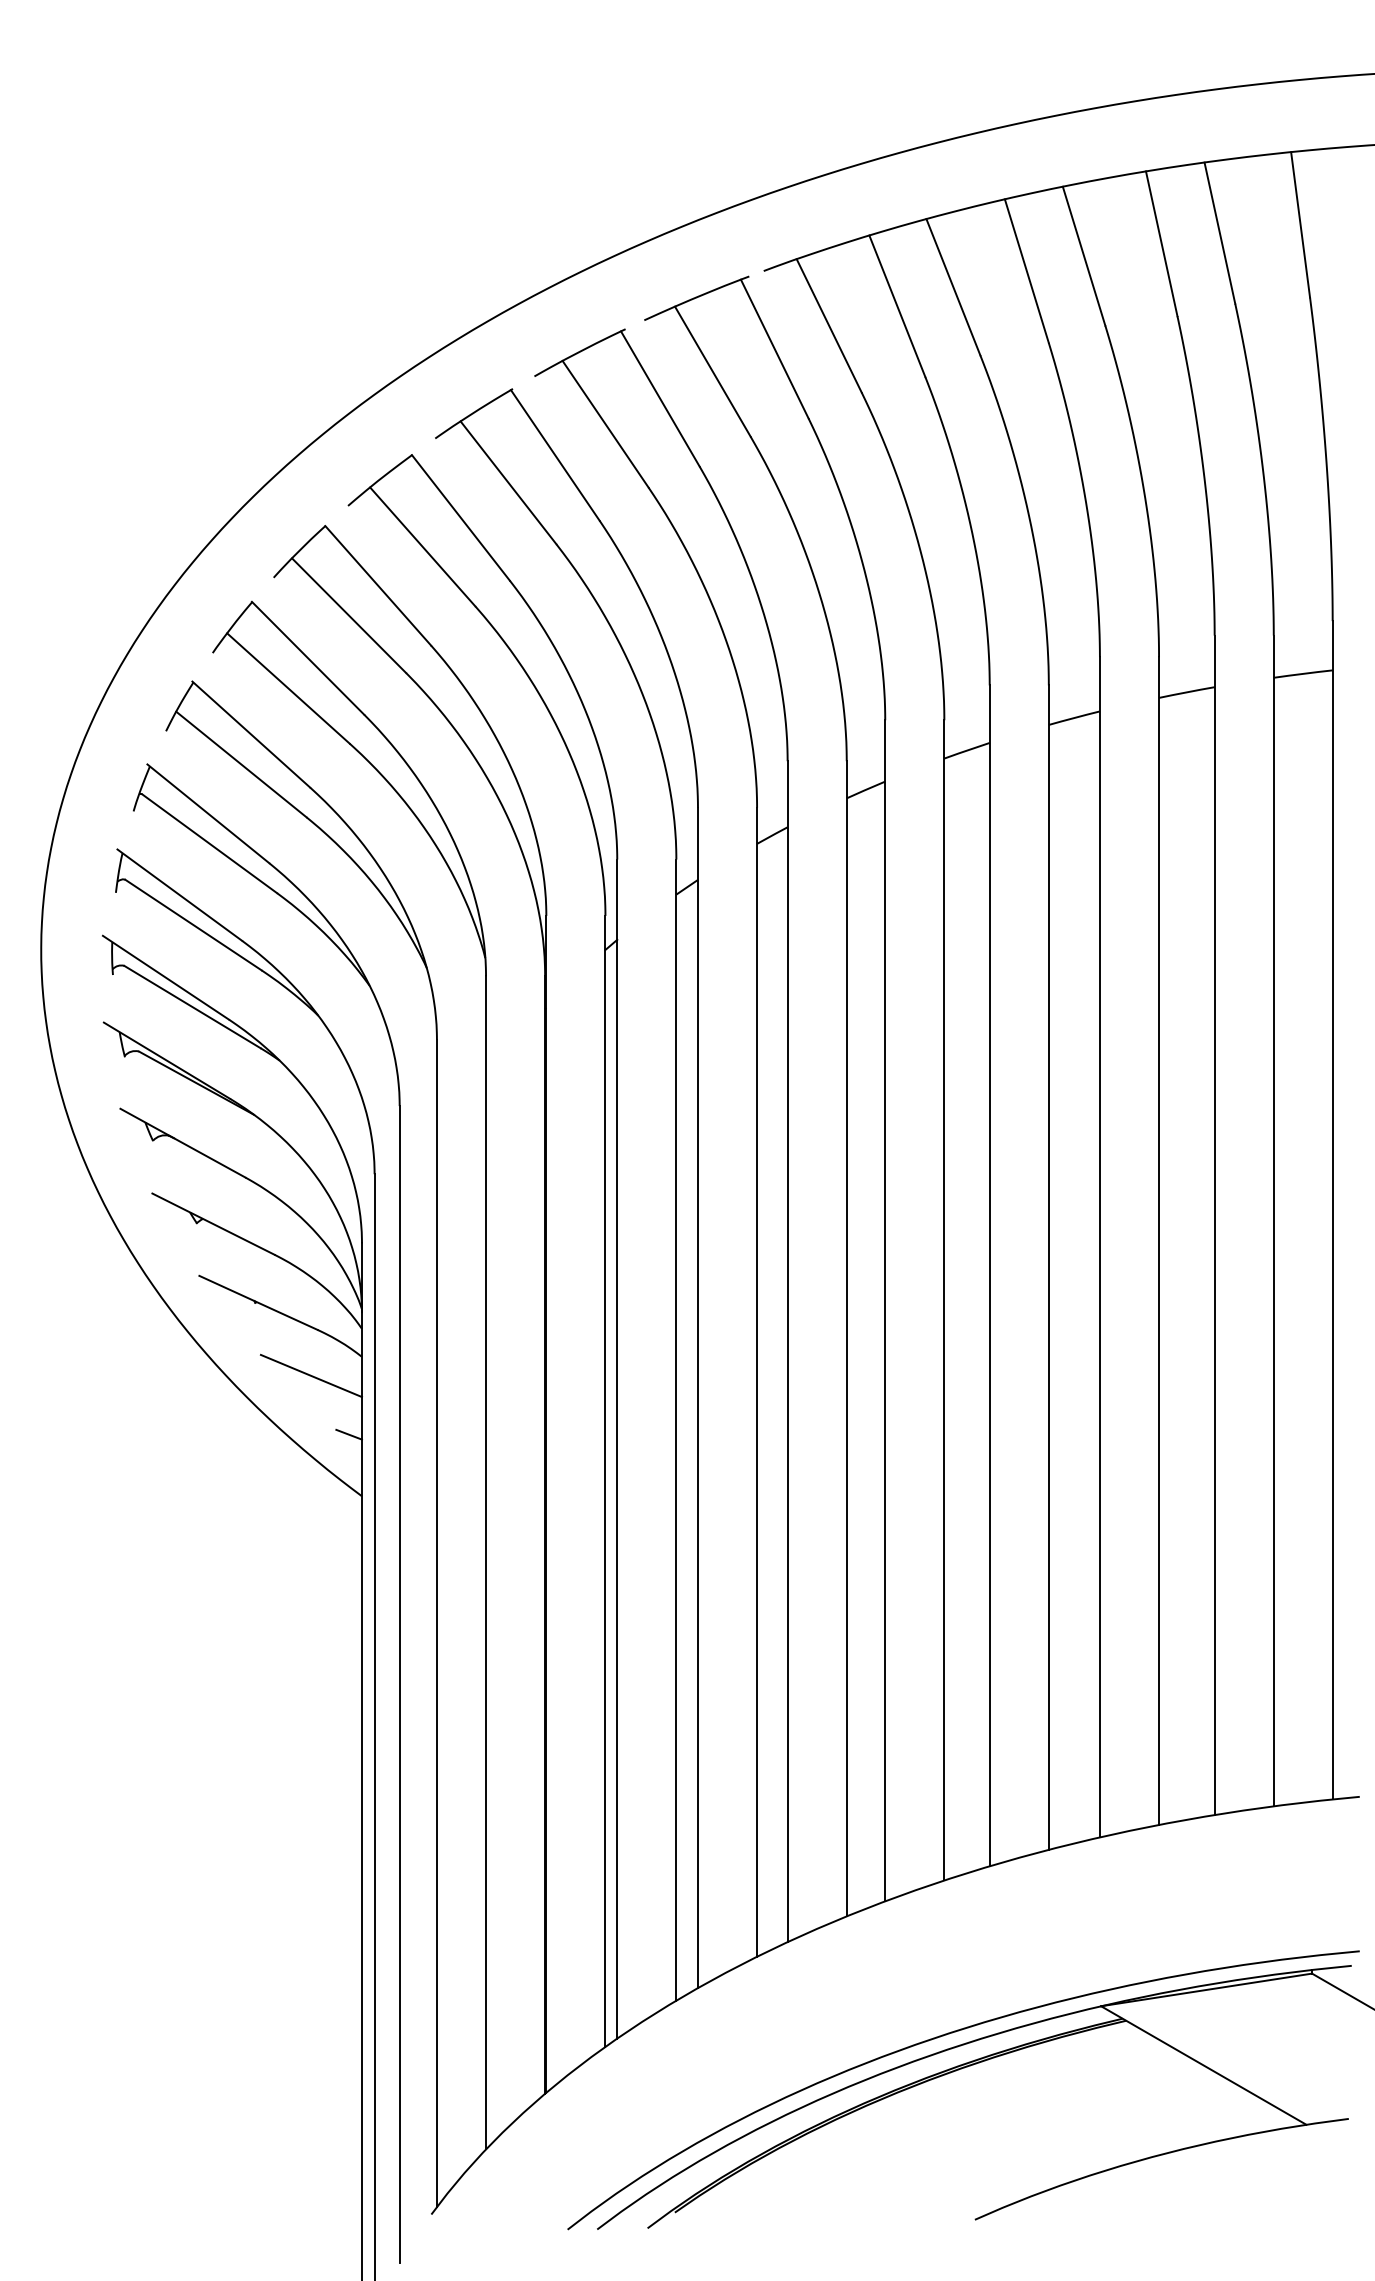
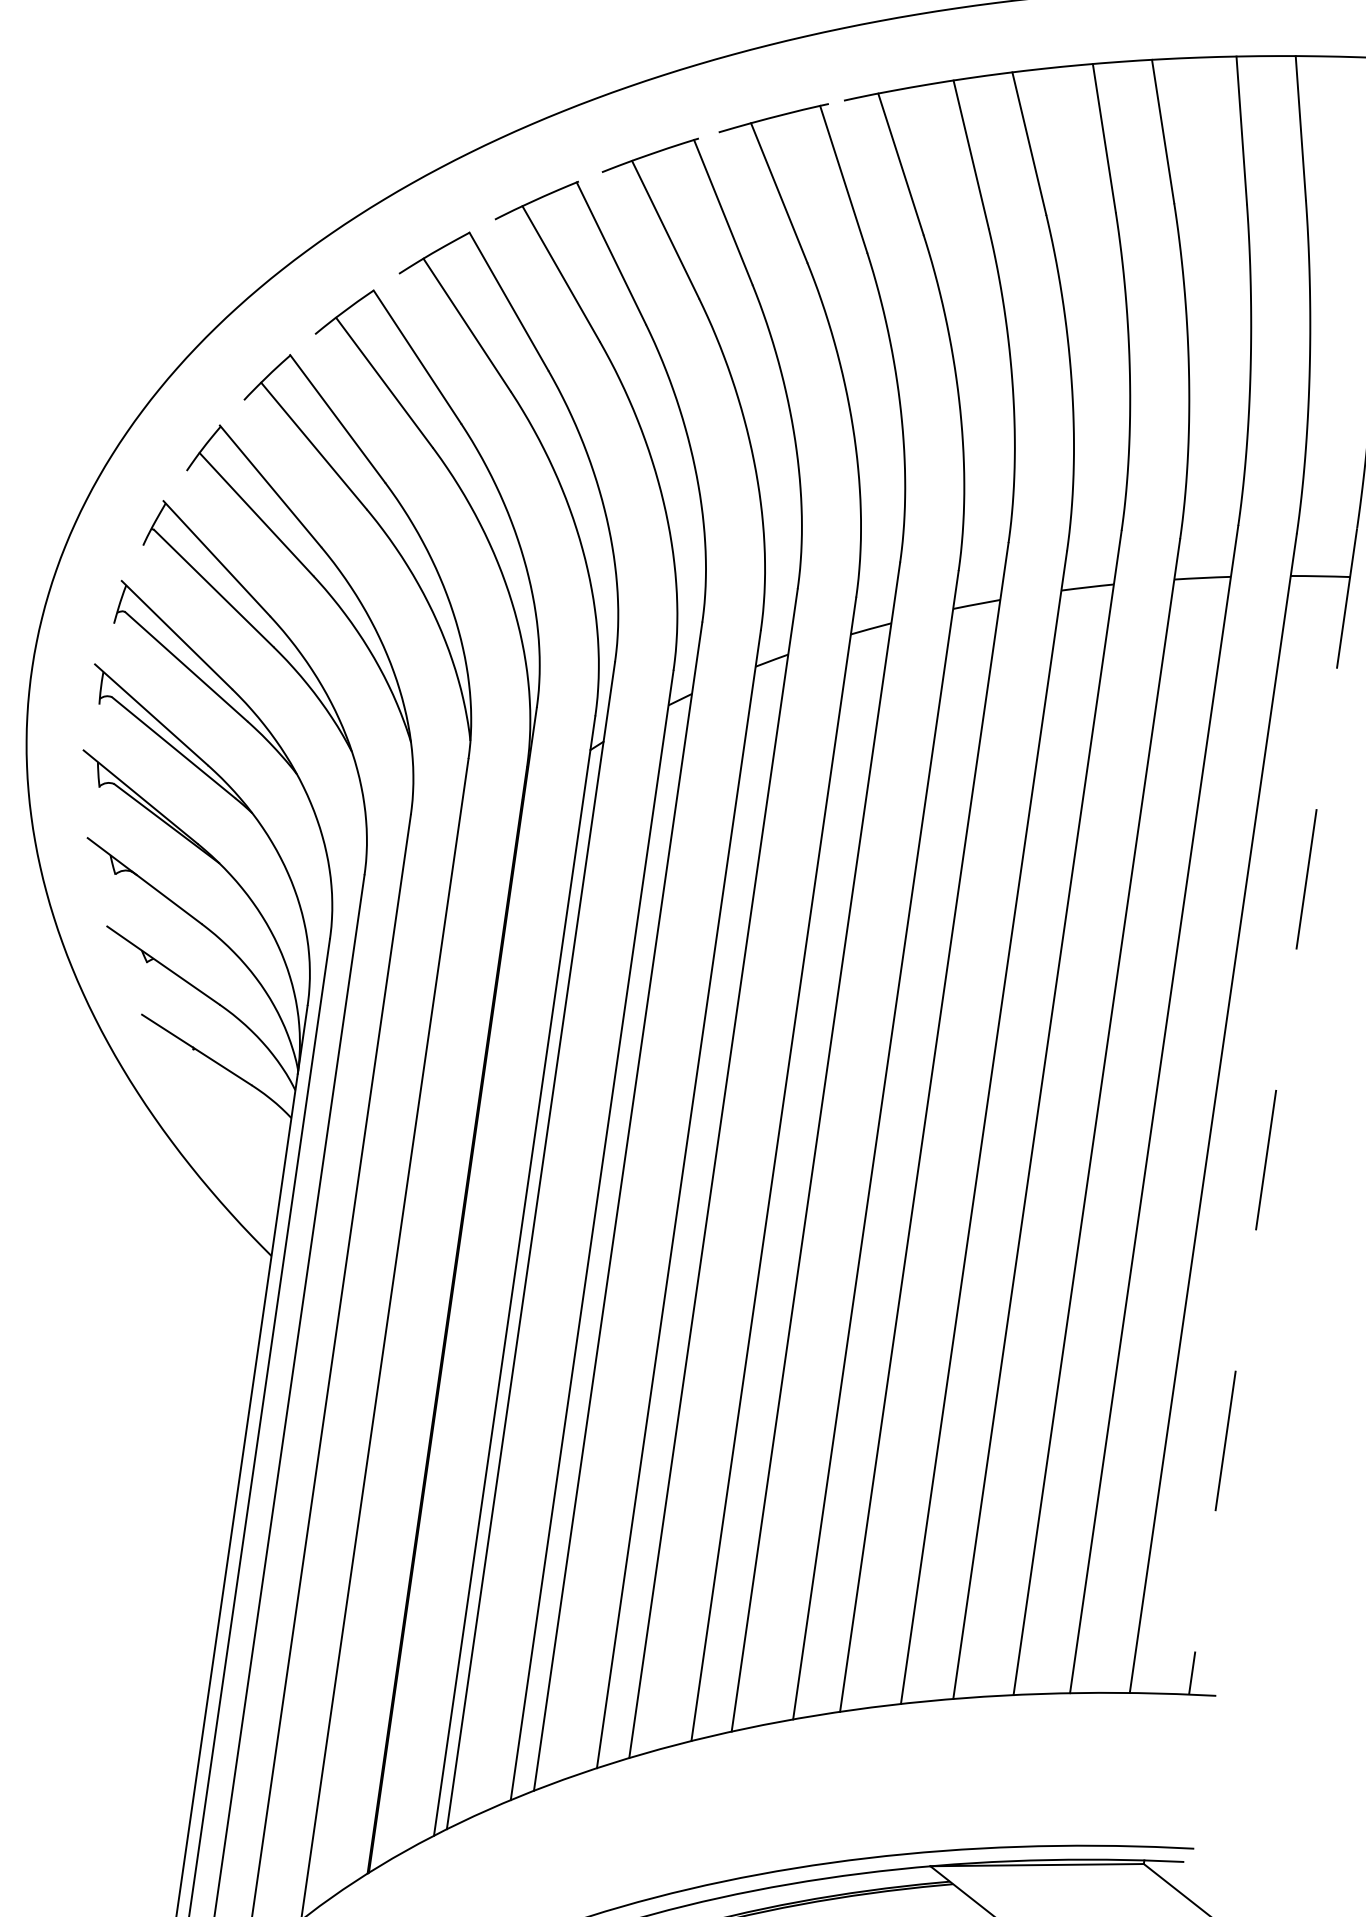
line: (1332, 1210) -> (1272, 1111), solid -> dashed
line: (310, 1375) -> (237, 1129), removed
line: (348, 1434) -> (267, 1192), removed

